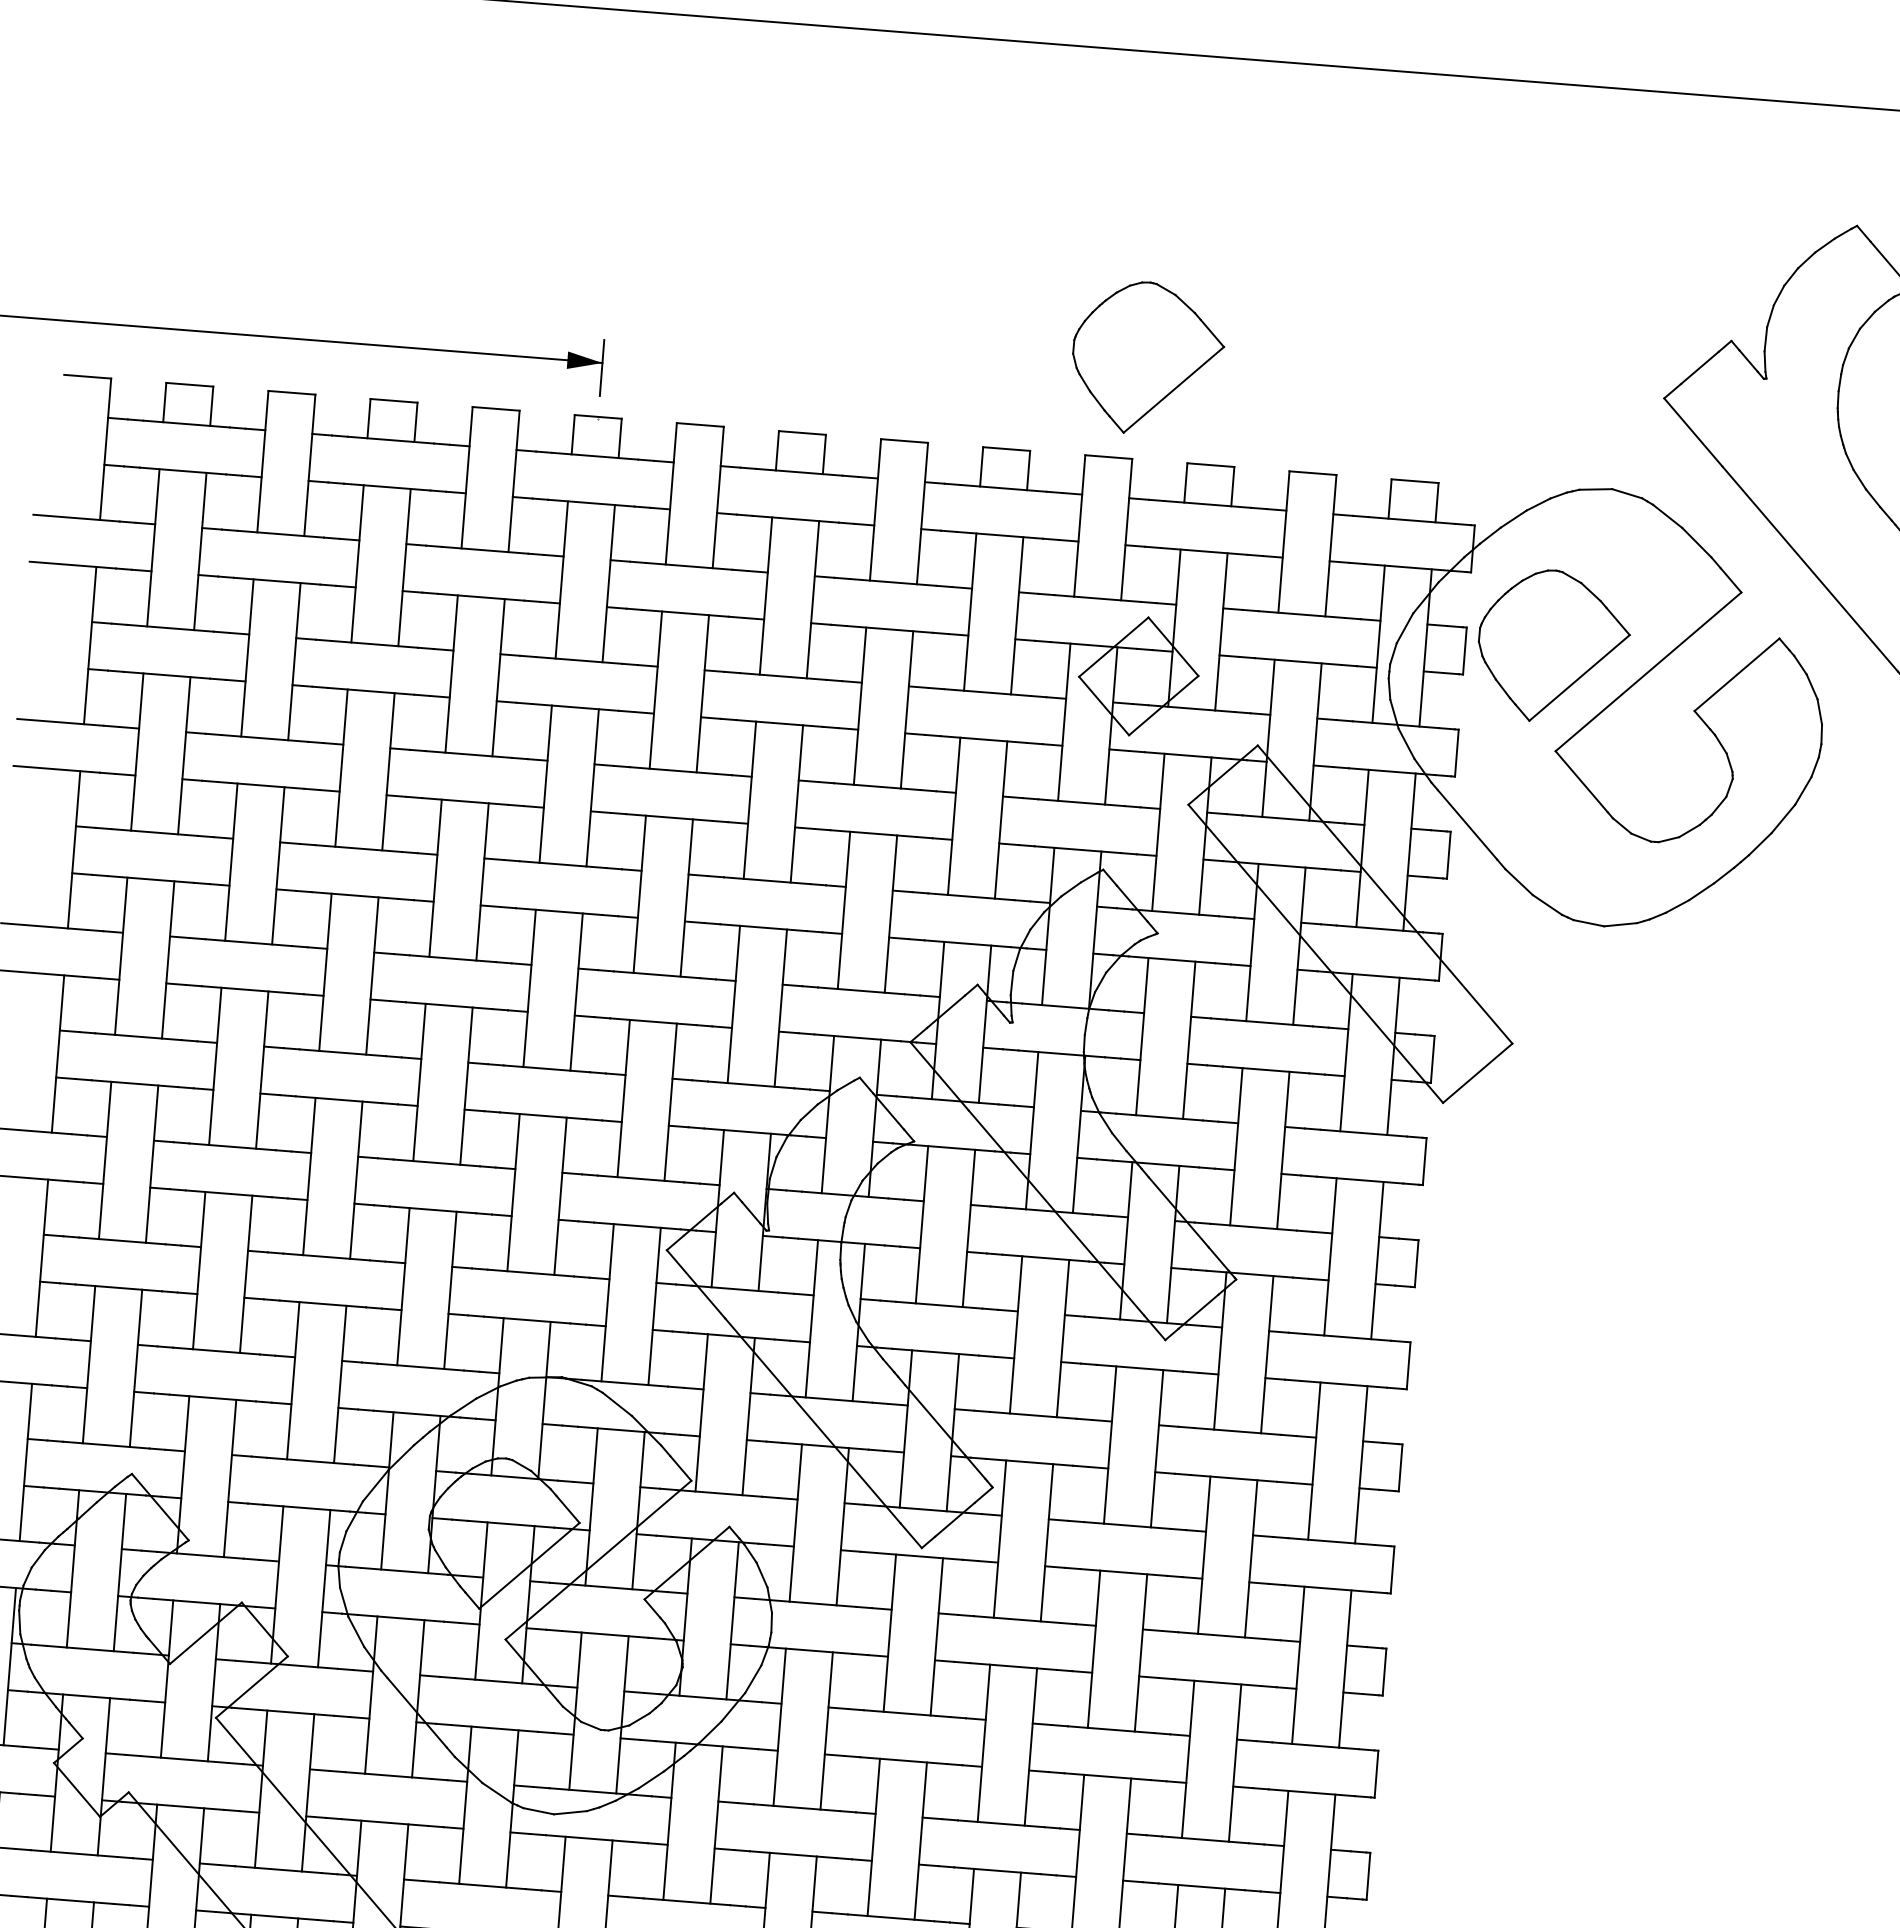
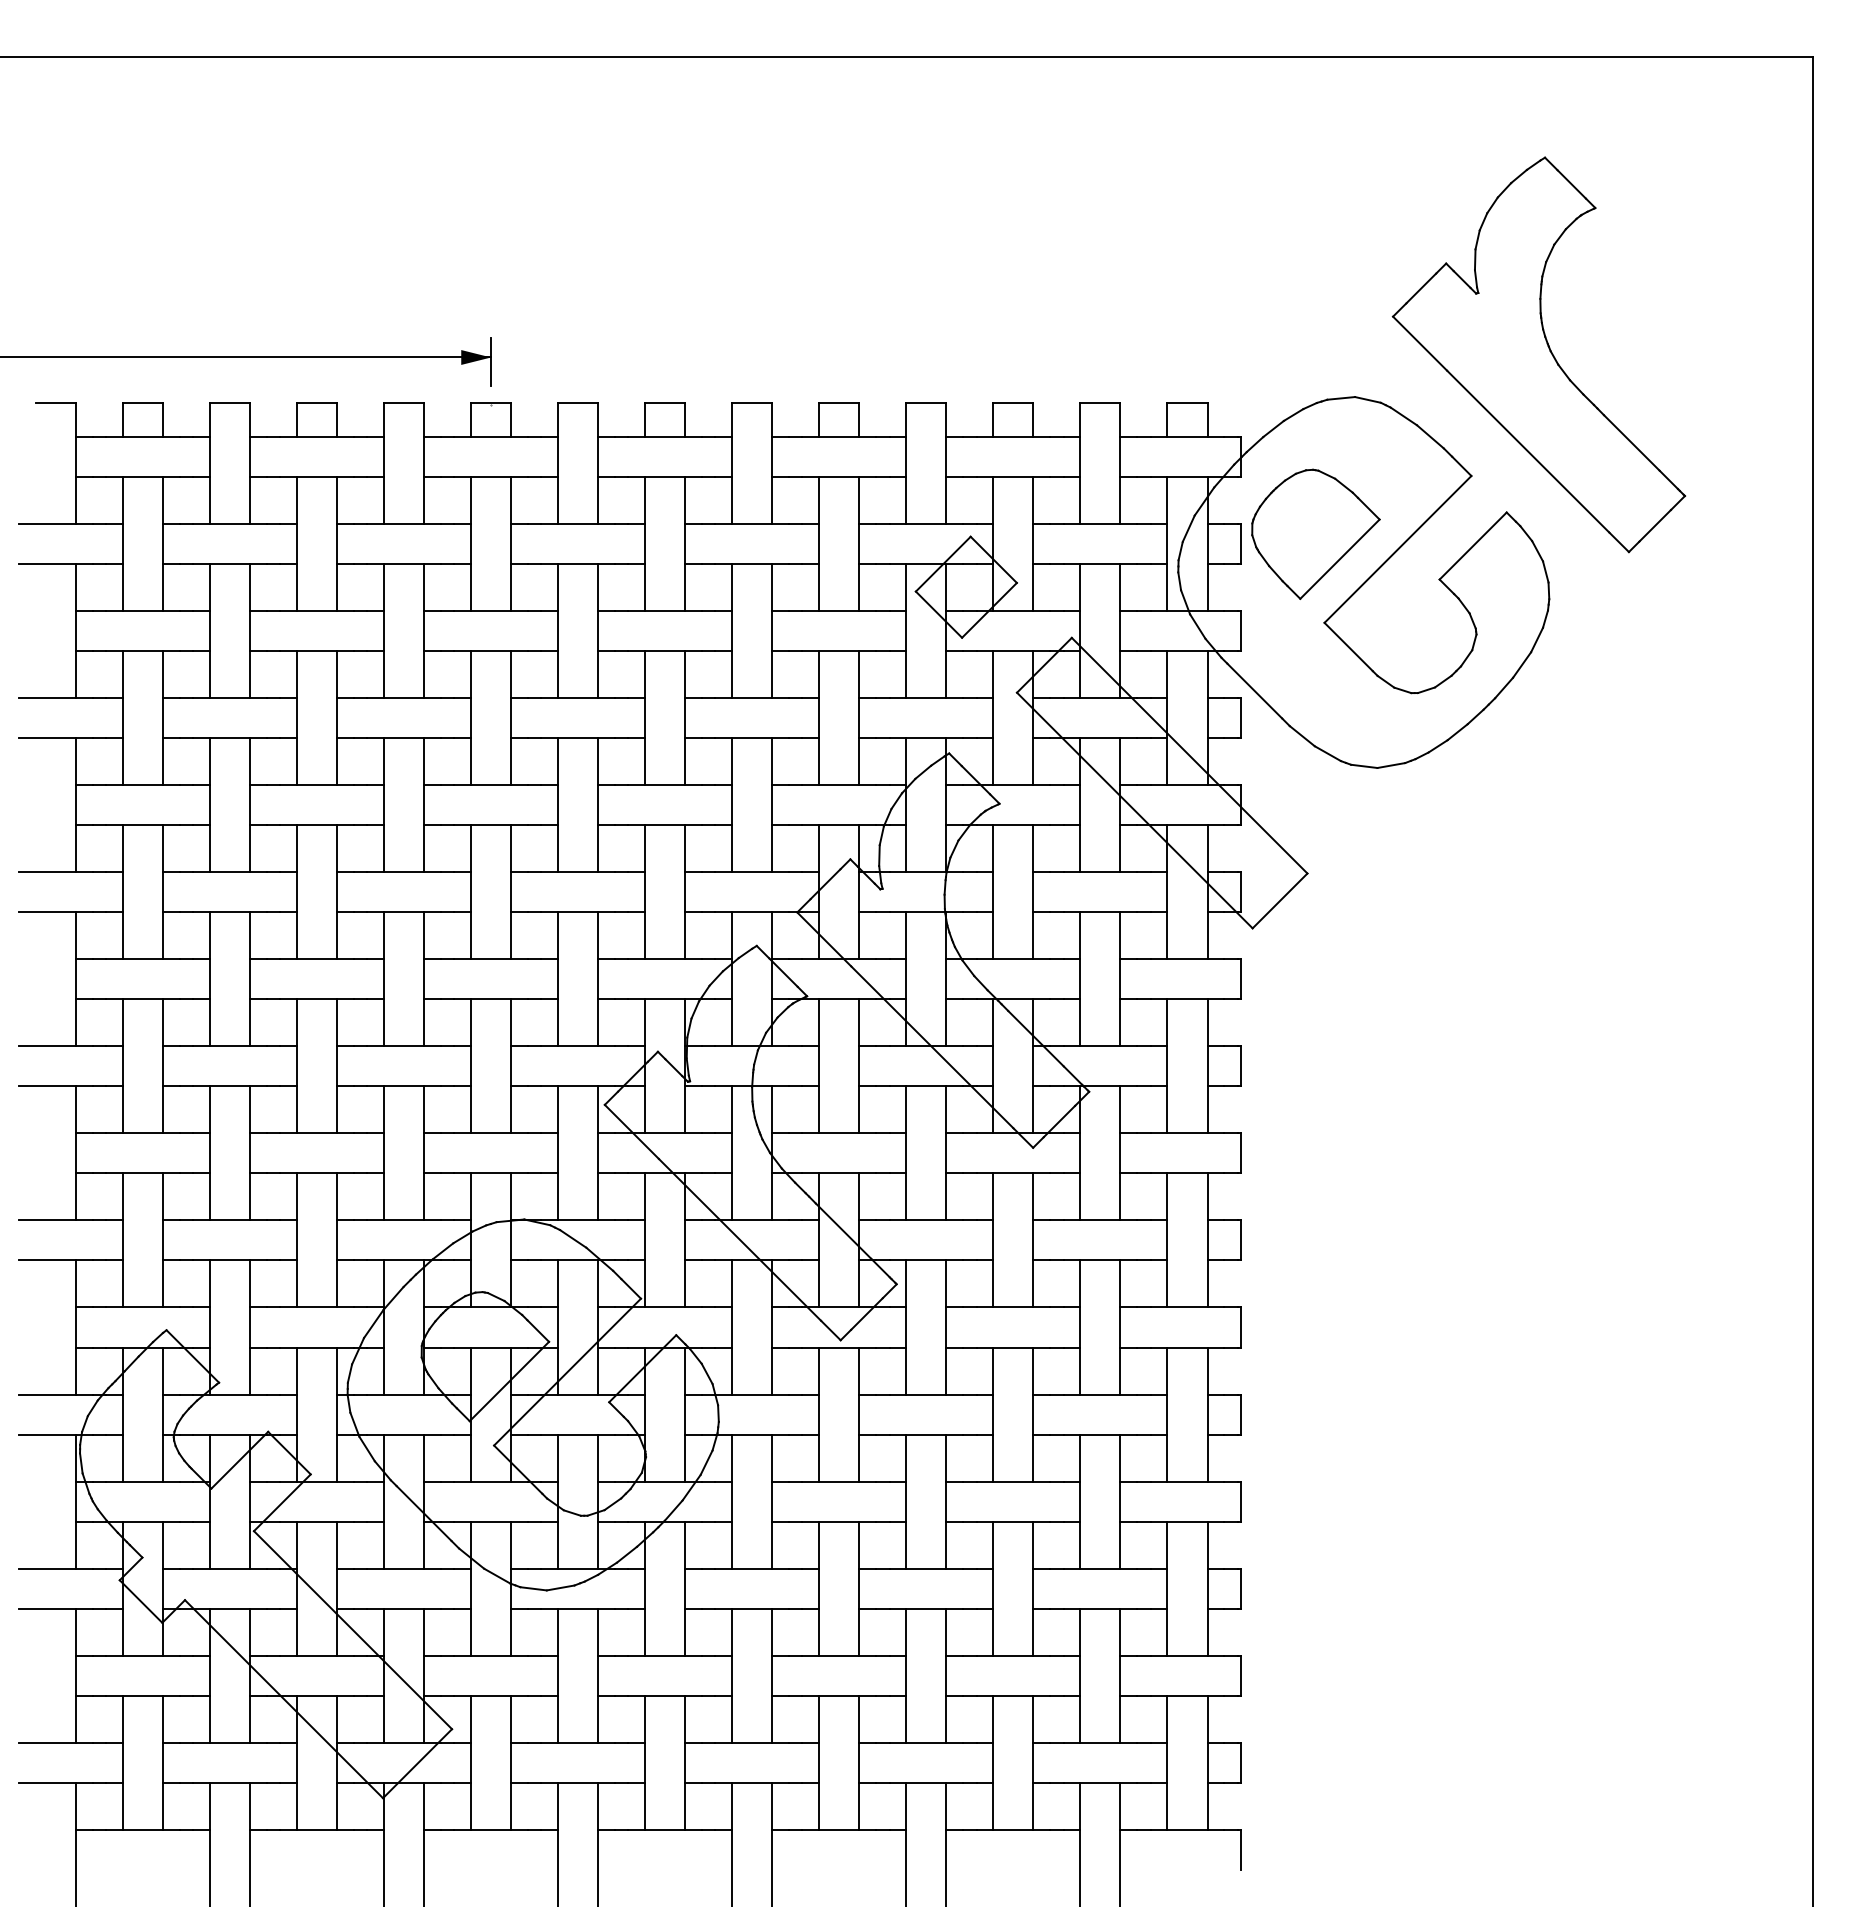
part: (1147, 357) -> (952, 316), removed

